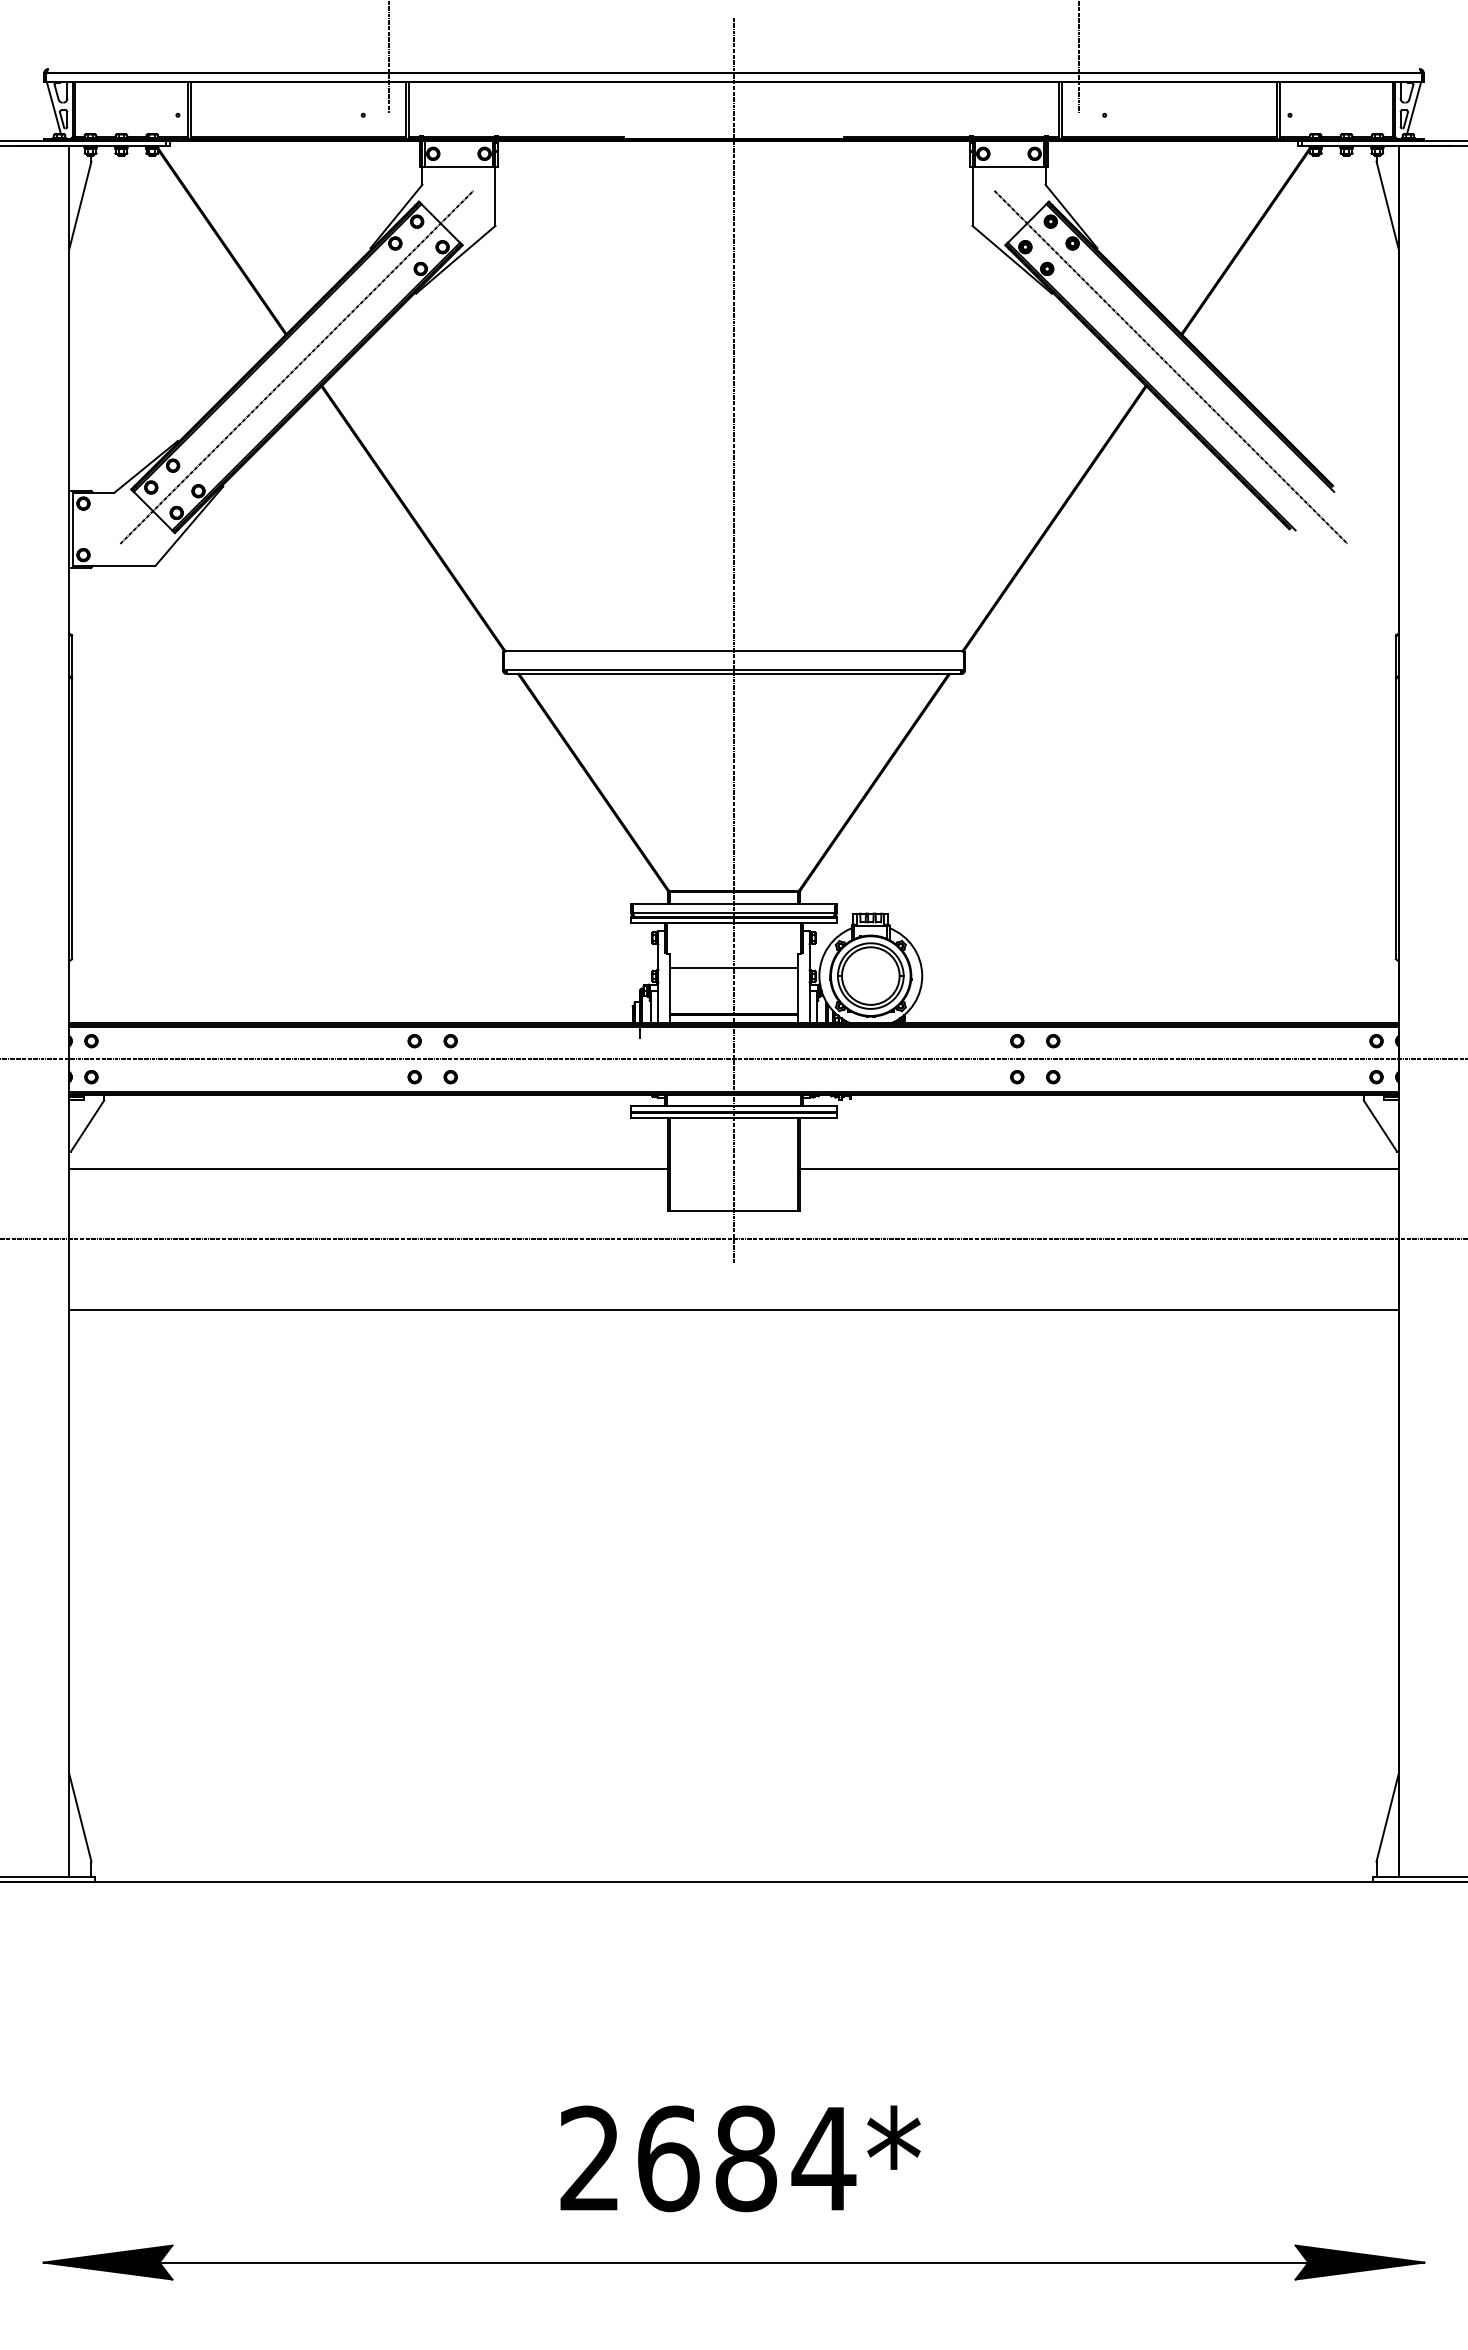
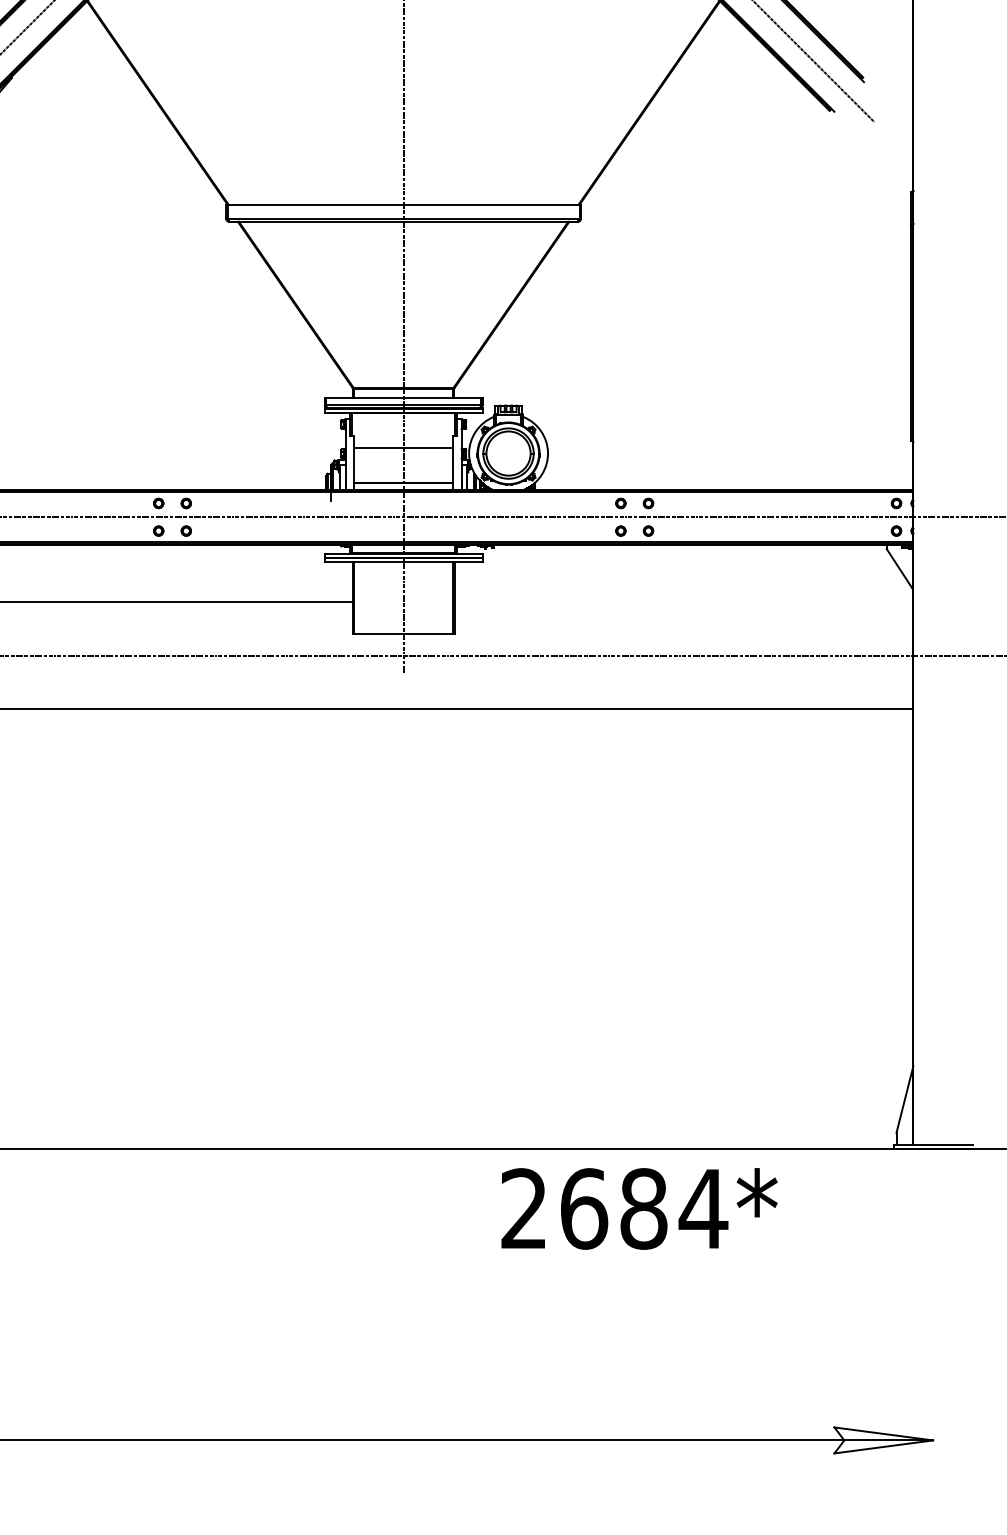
line: (1099, 1169) -> (683, 601), removed
text: (740, 2158) -> (639, 1208), moved
fill: (1359, 2262) -> (883, 1440), removed

